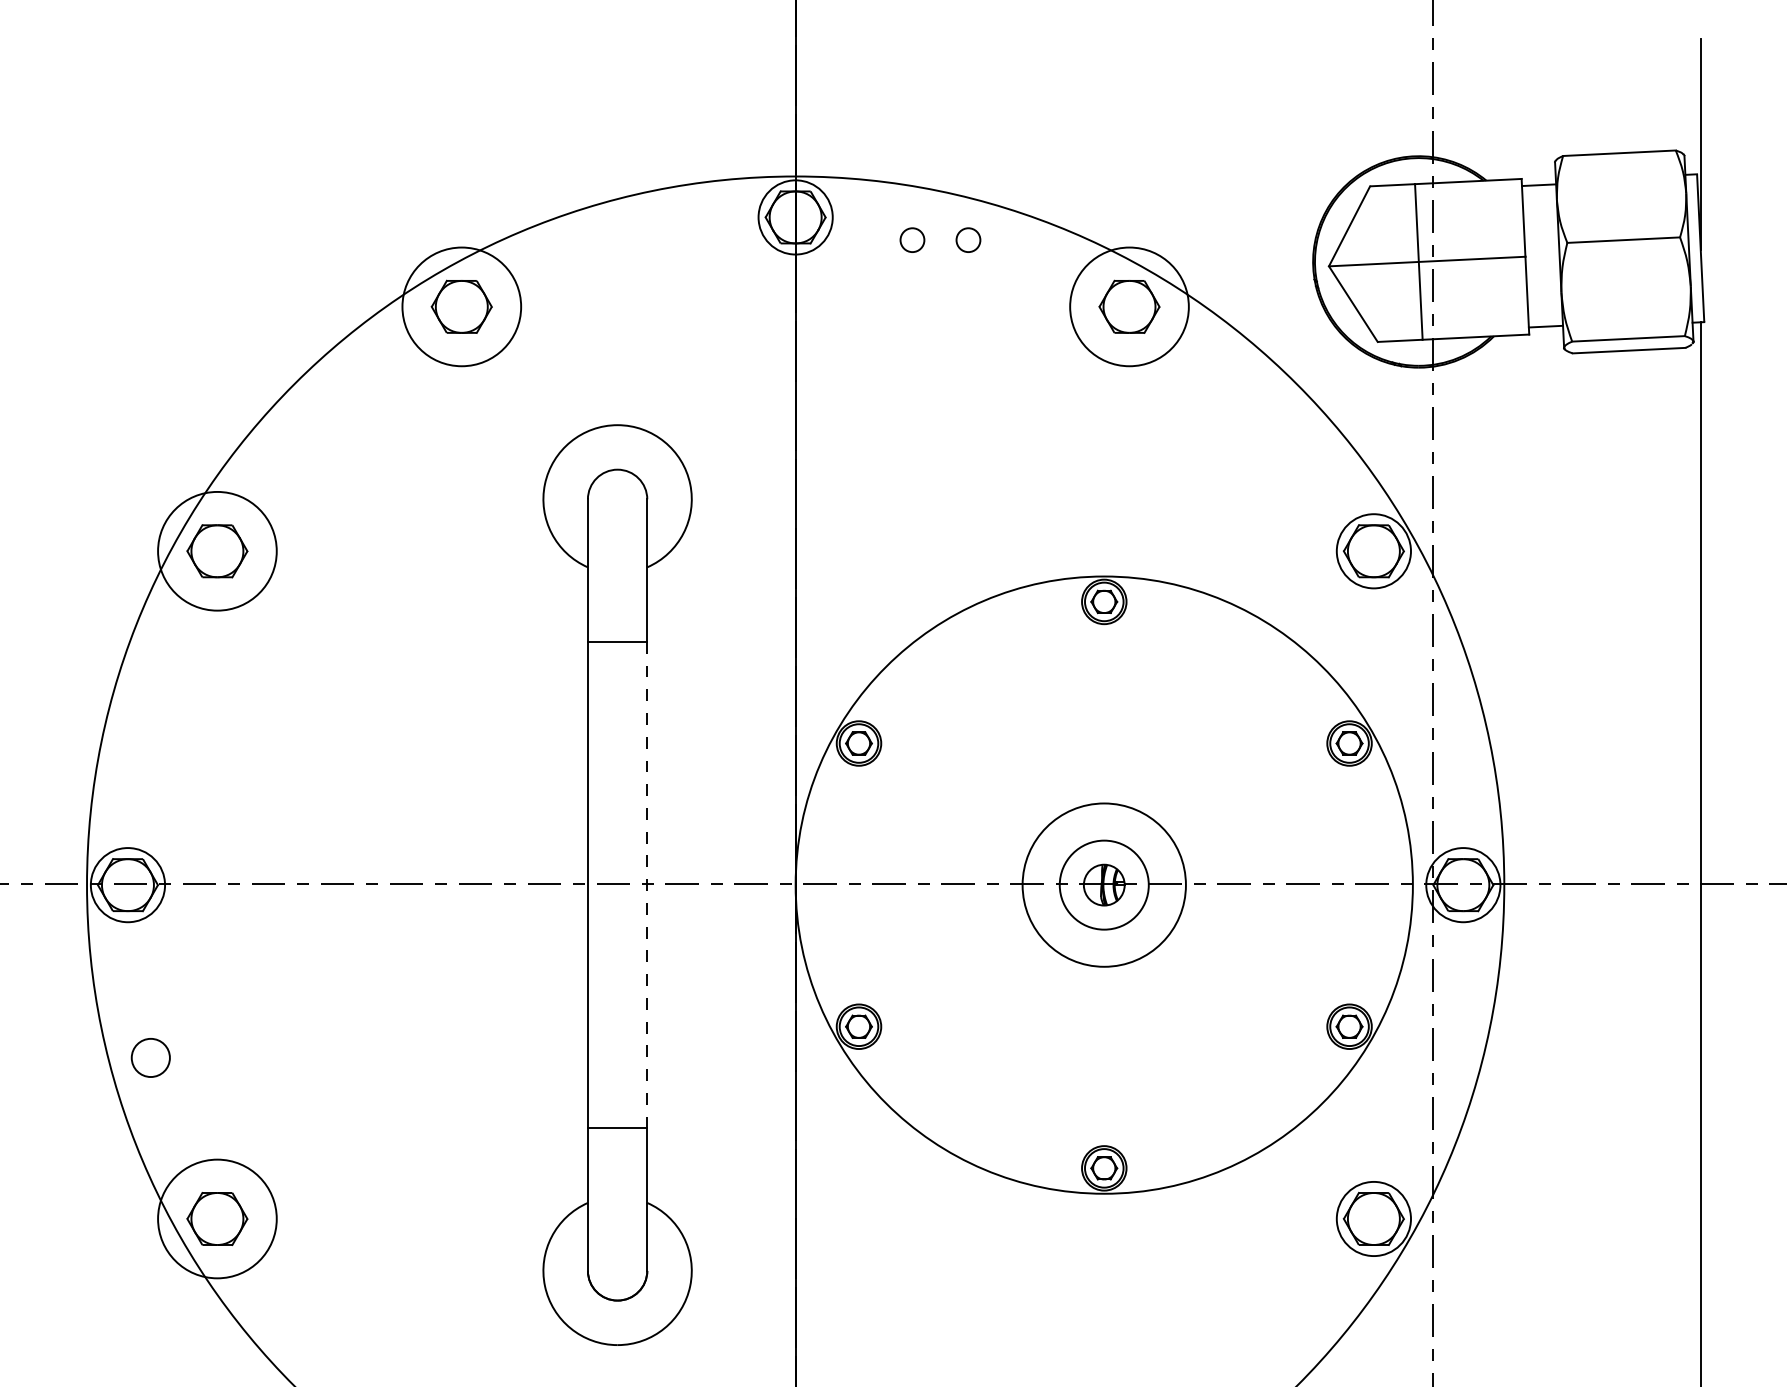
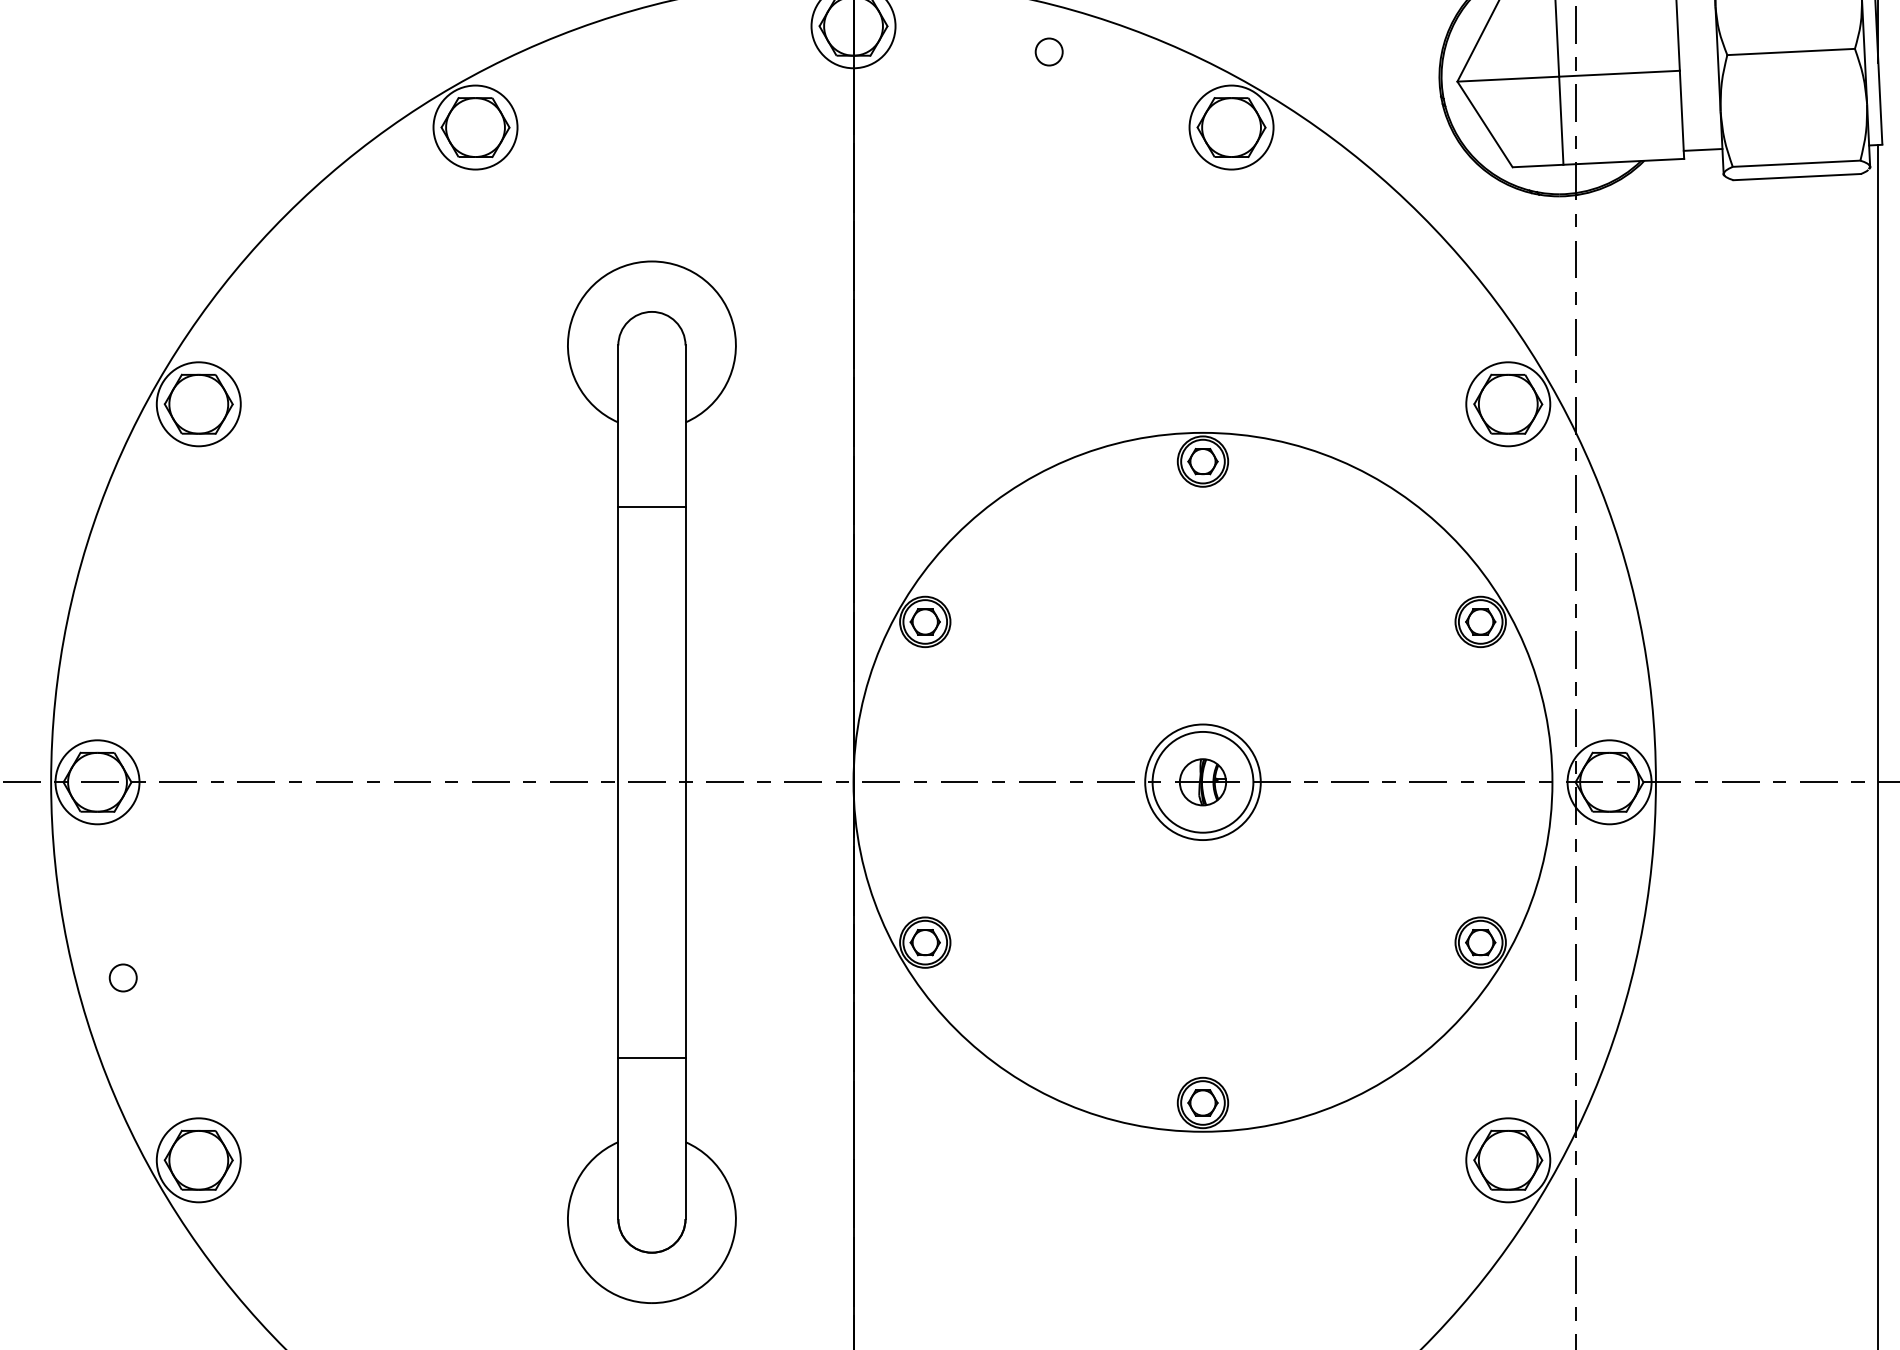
circle: (912, 239) -> (985, 51), removed
circle: (461, 306) -> (475, 127), size x0.62
circle: (1129, 306) -> (1231, 127), size x0.62
circle: (217, 551) -> (198, 404), size x0.62
line: (647, 884) -> (685, 781), dashed -> solid
circle: (1104, 885) -> (1203, 782), size x0.62
circle: (150, 1057) -> (123, 977), size x0.62
circle: (217, 1218) -> (198, 1159), size x0.62

